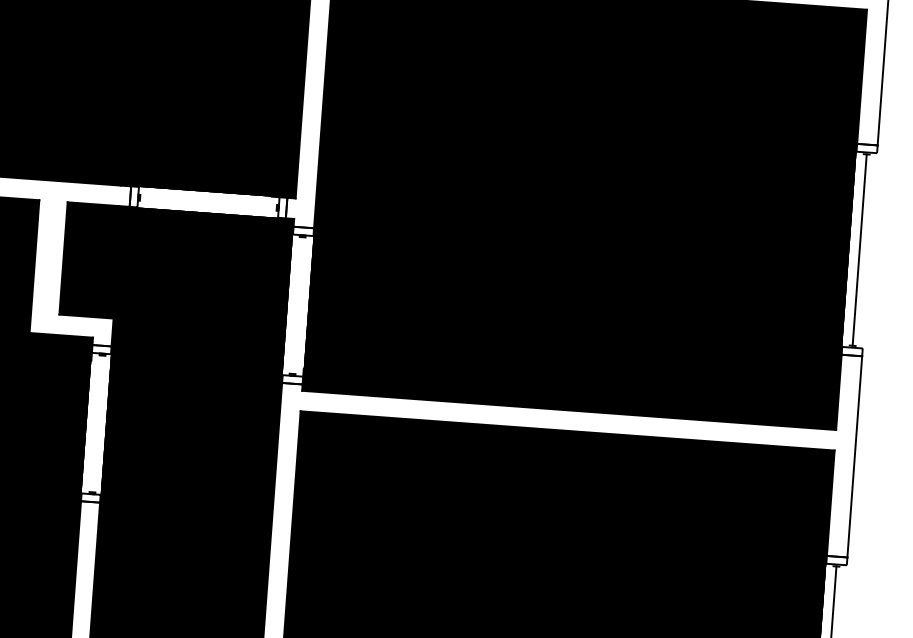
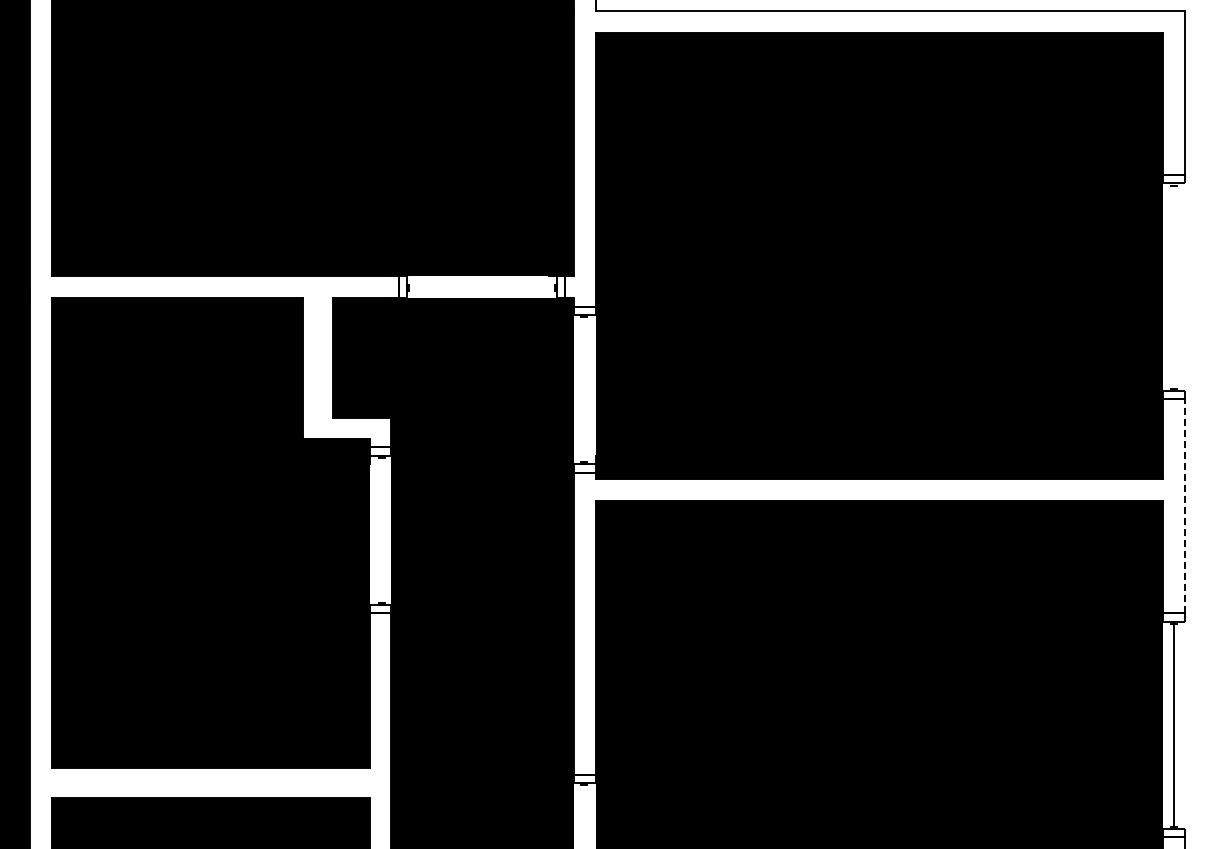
line: (859, 249) -> (1174, 286), removed
line: (855, 457) -> (1185, 506), solid -> dashed

